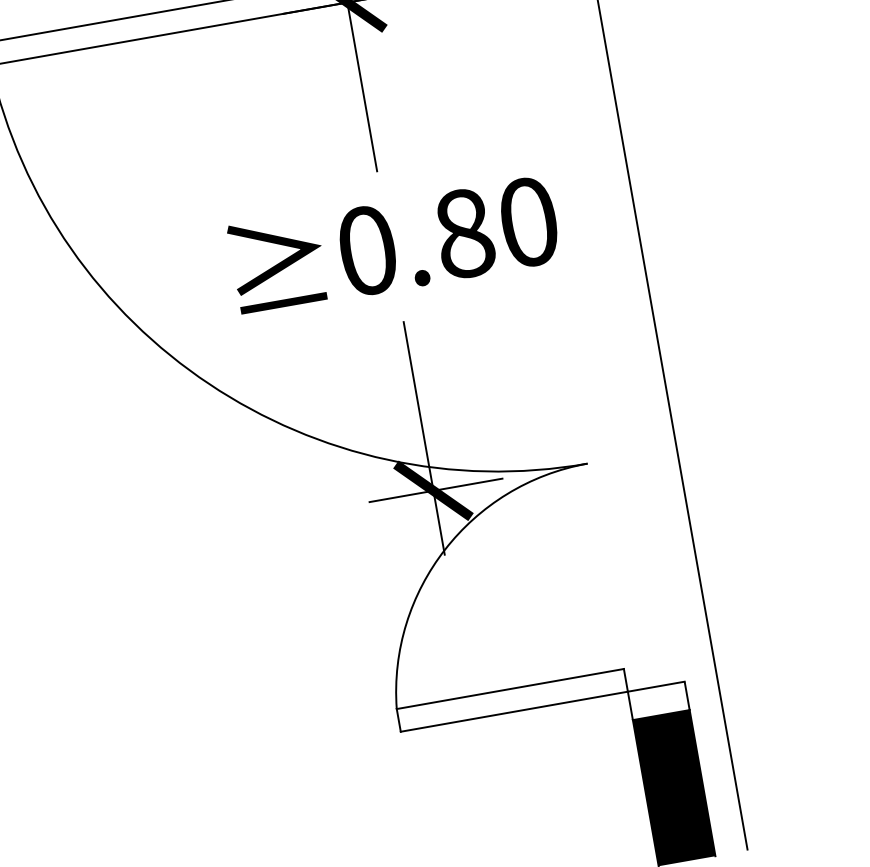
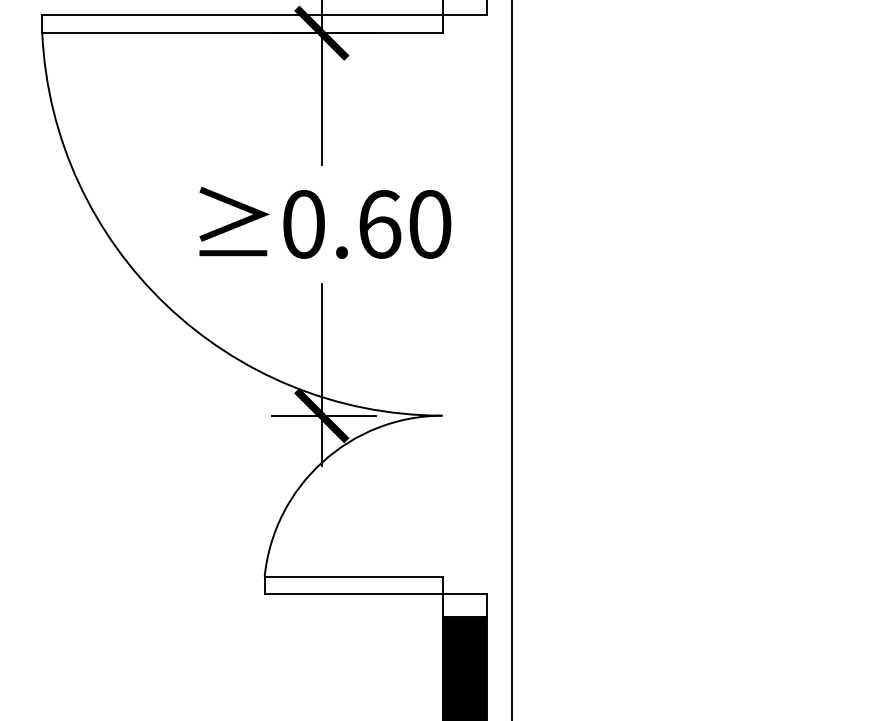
text: (465, 233) -> (380, 224), 0.80 -> 0.60

